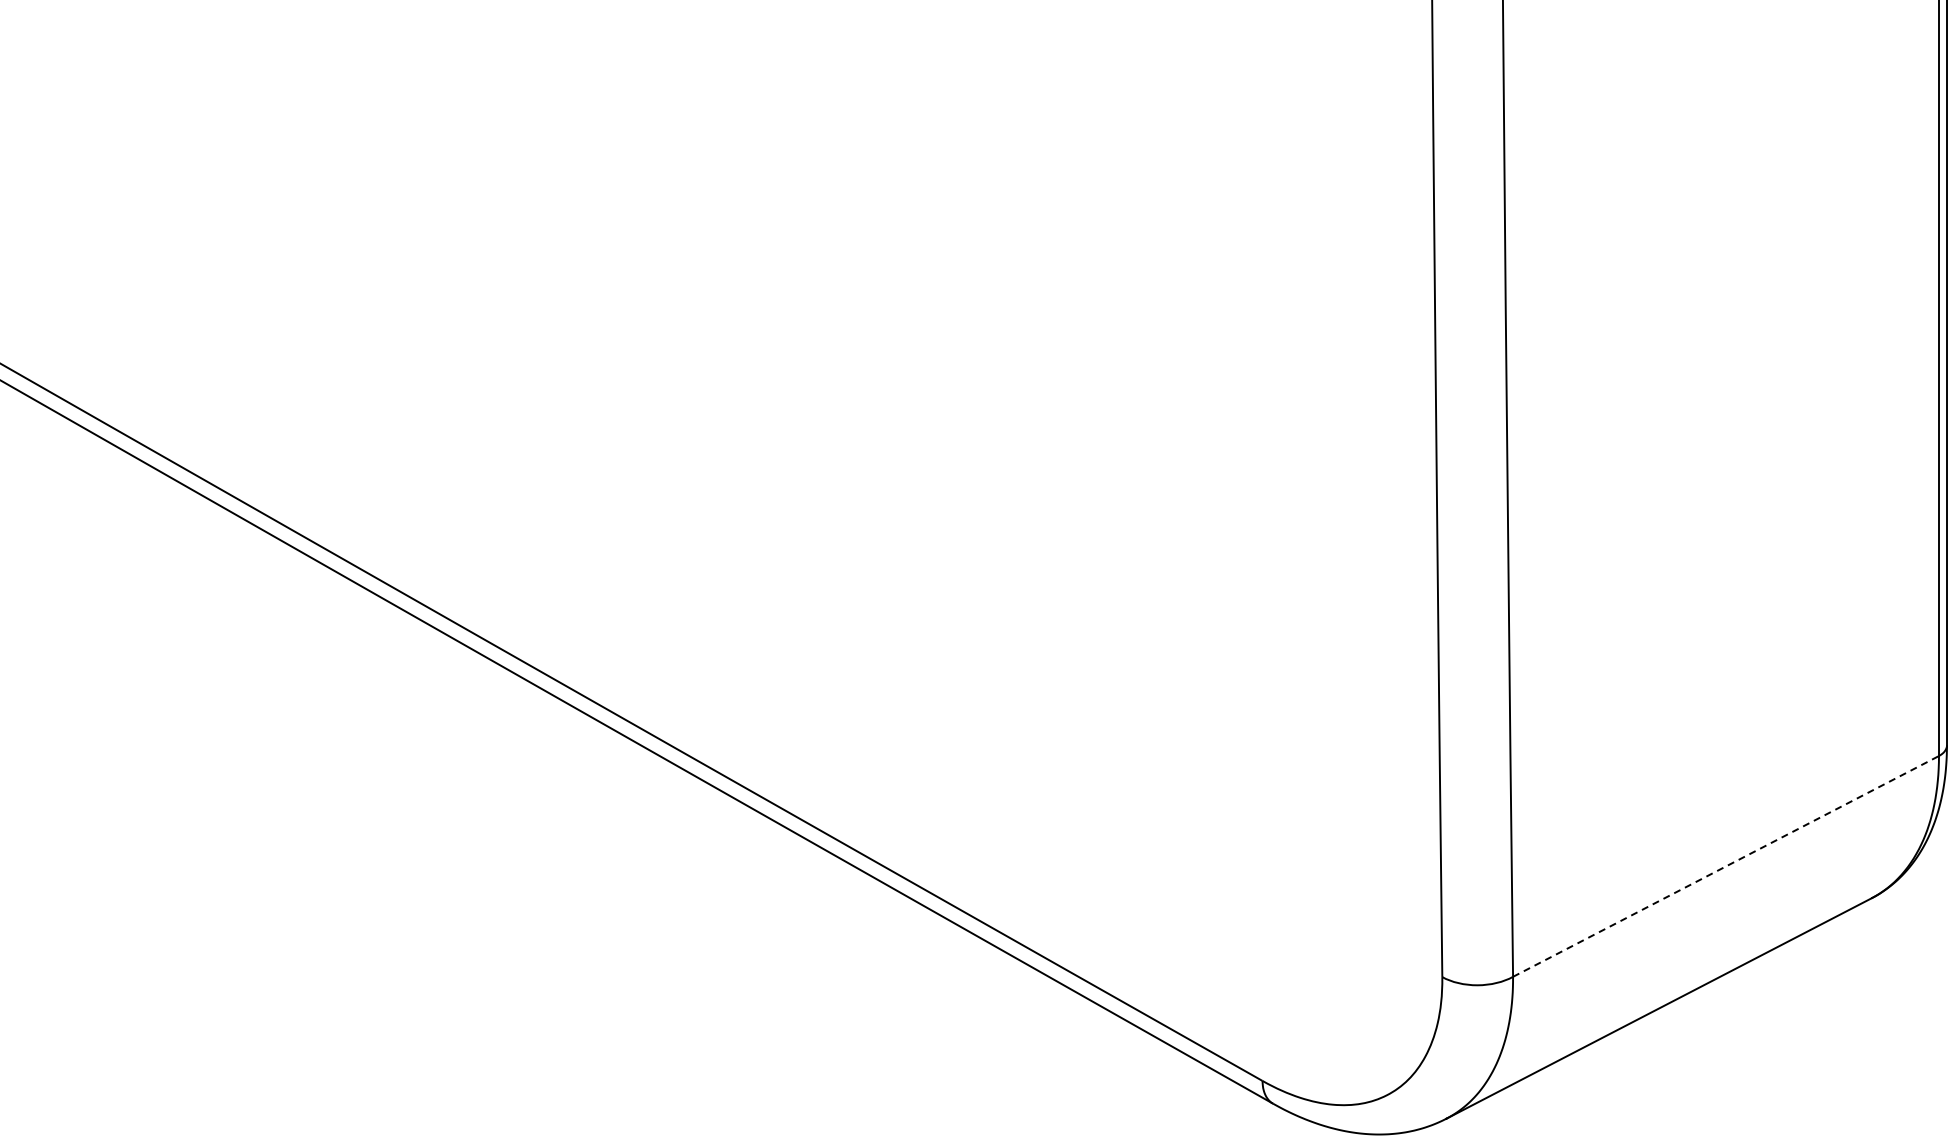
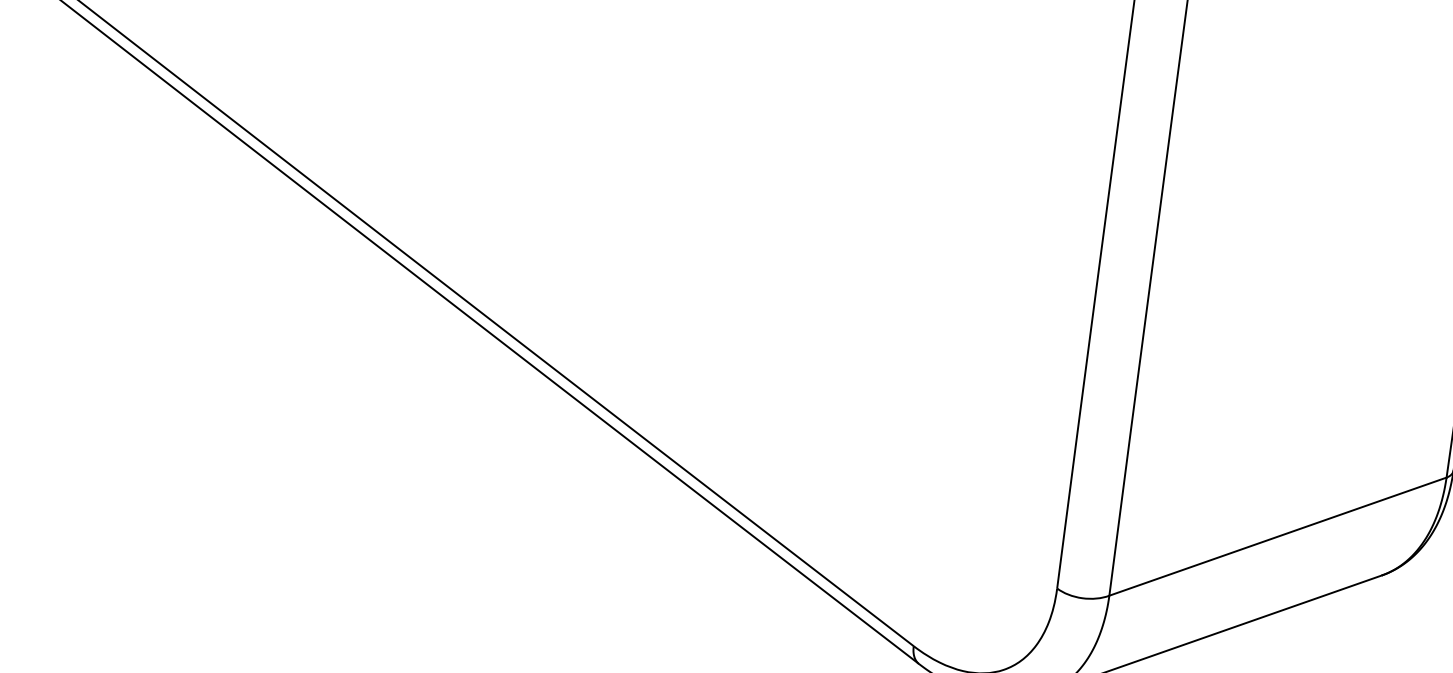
line: (1726, 866) -> (1278, 536), dashed -> solid

